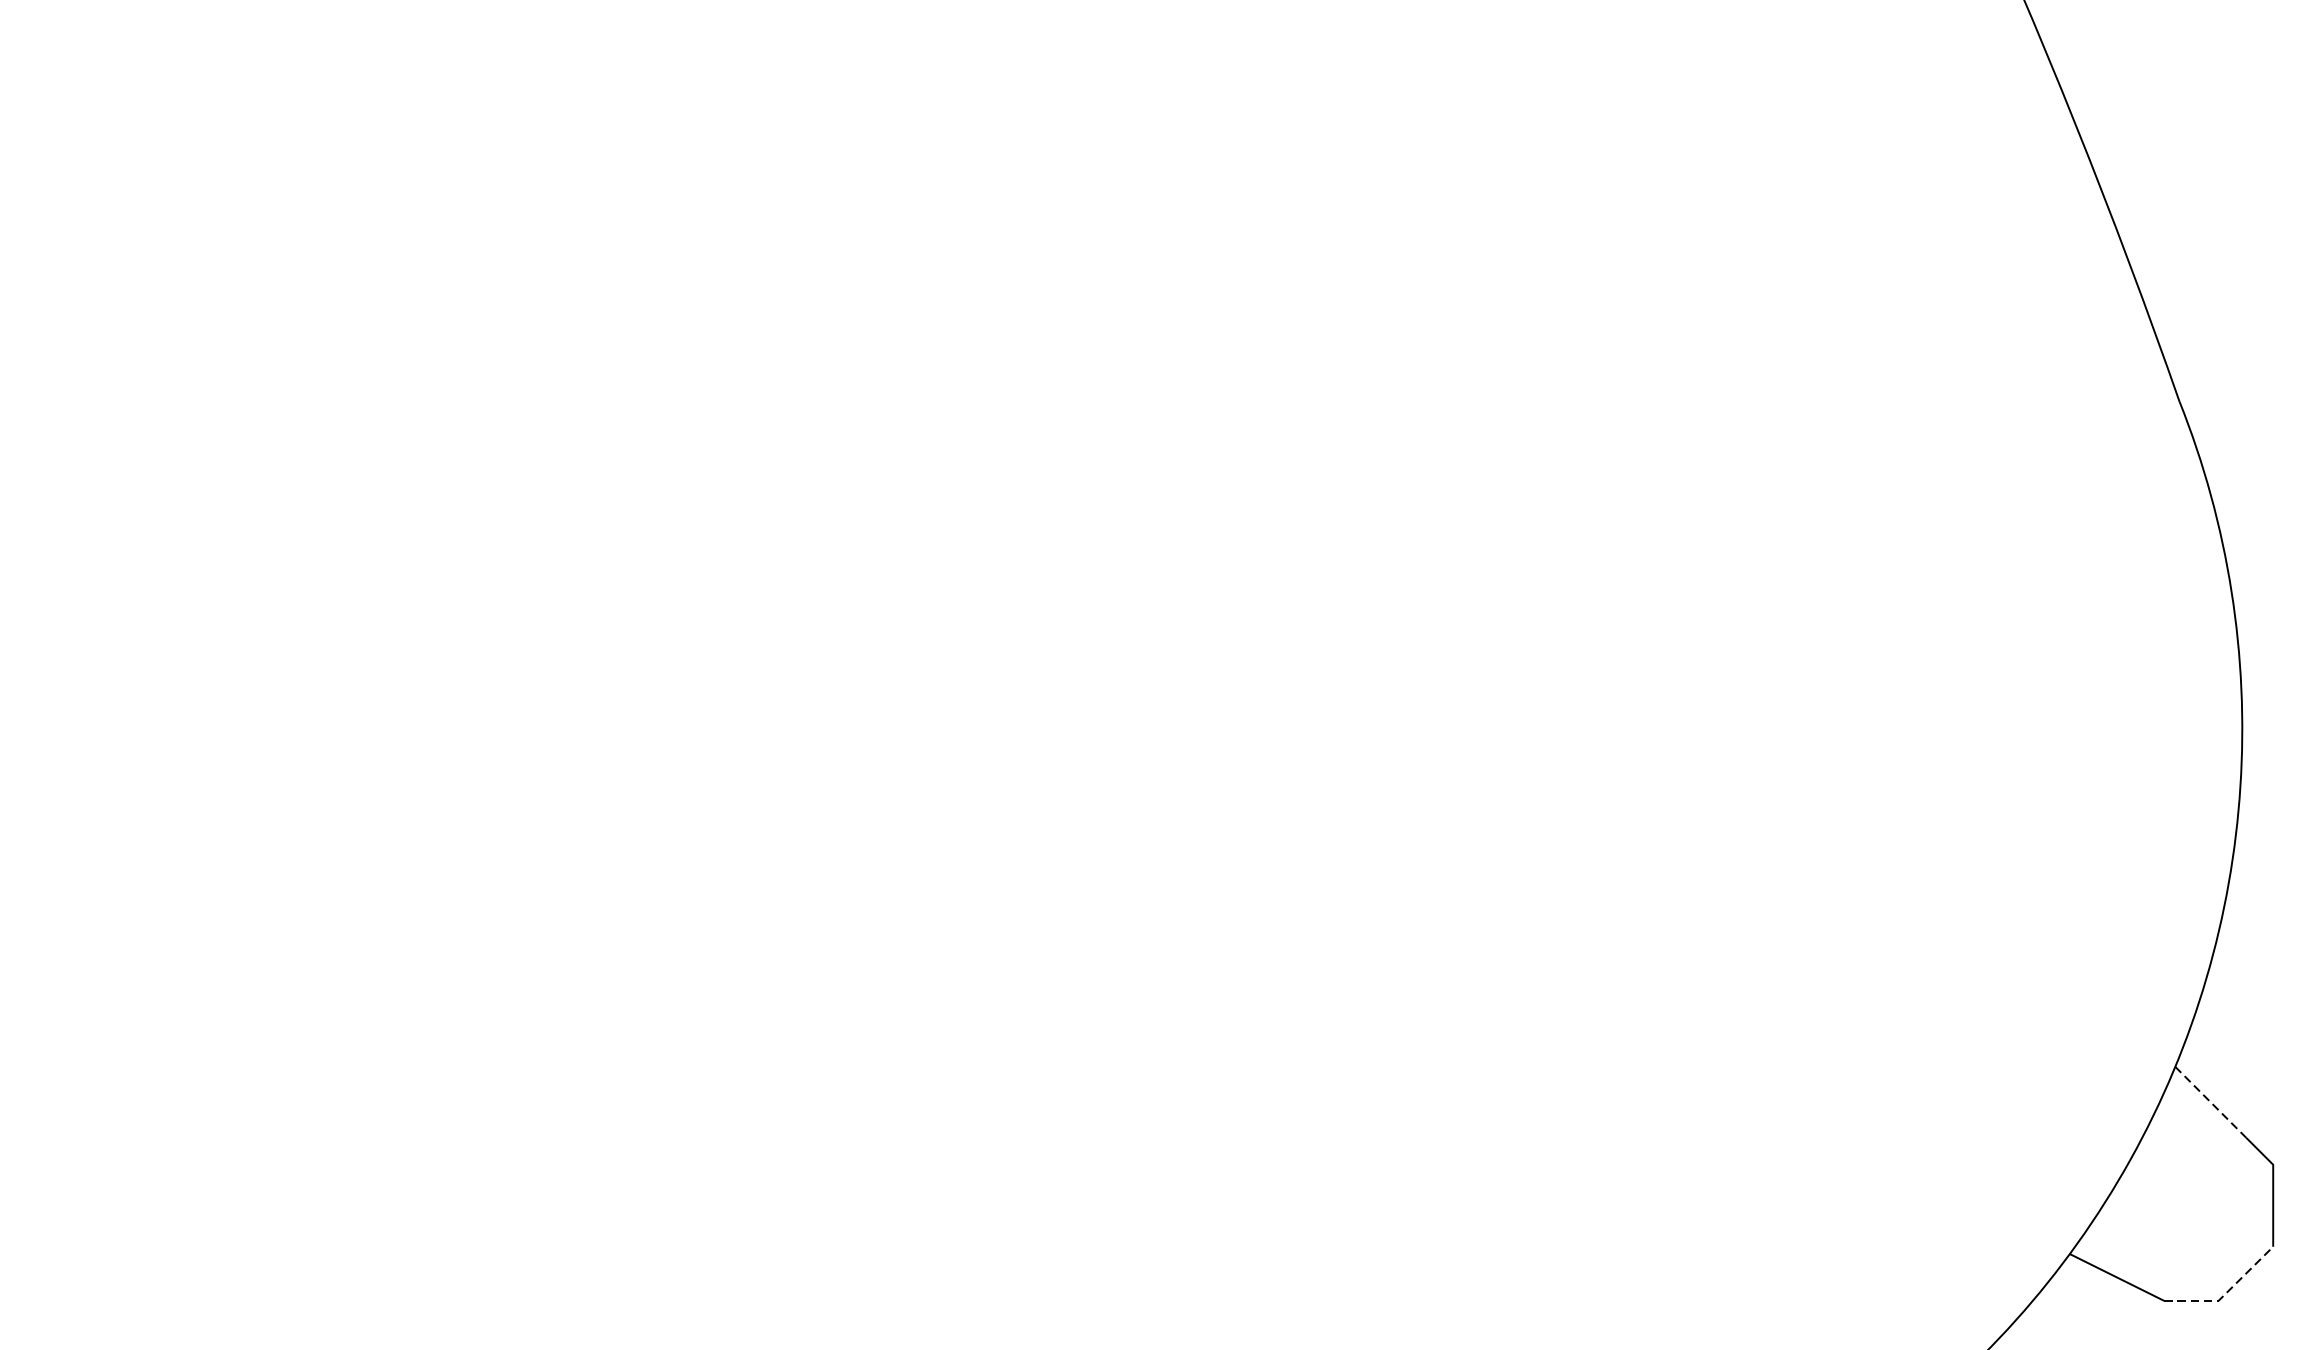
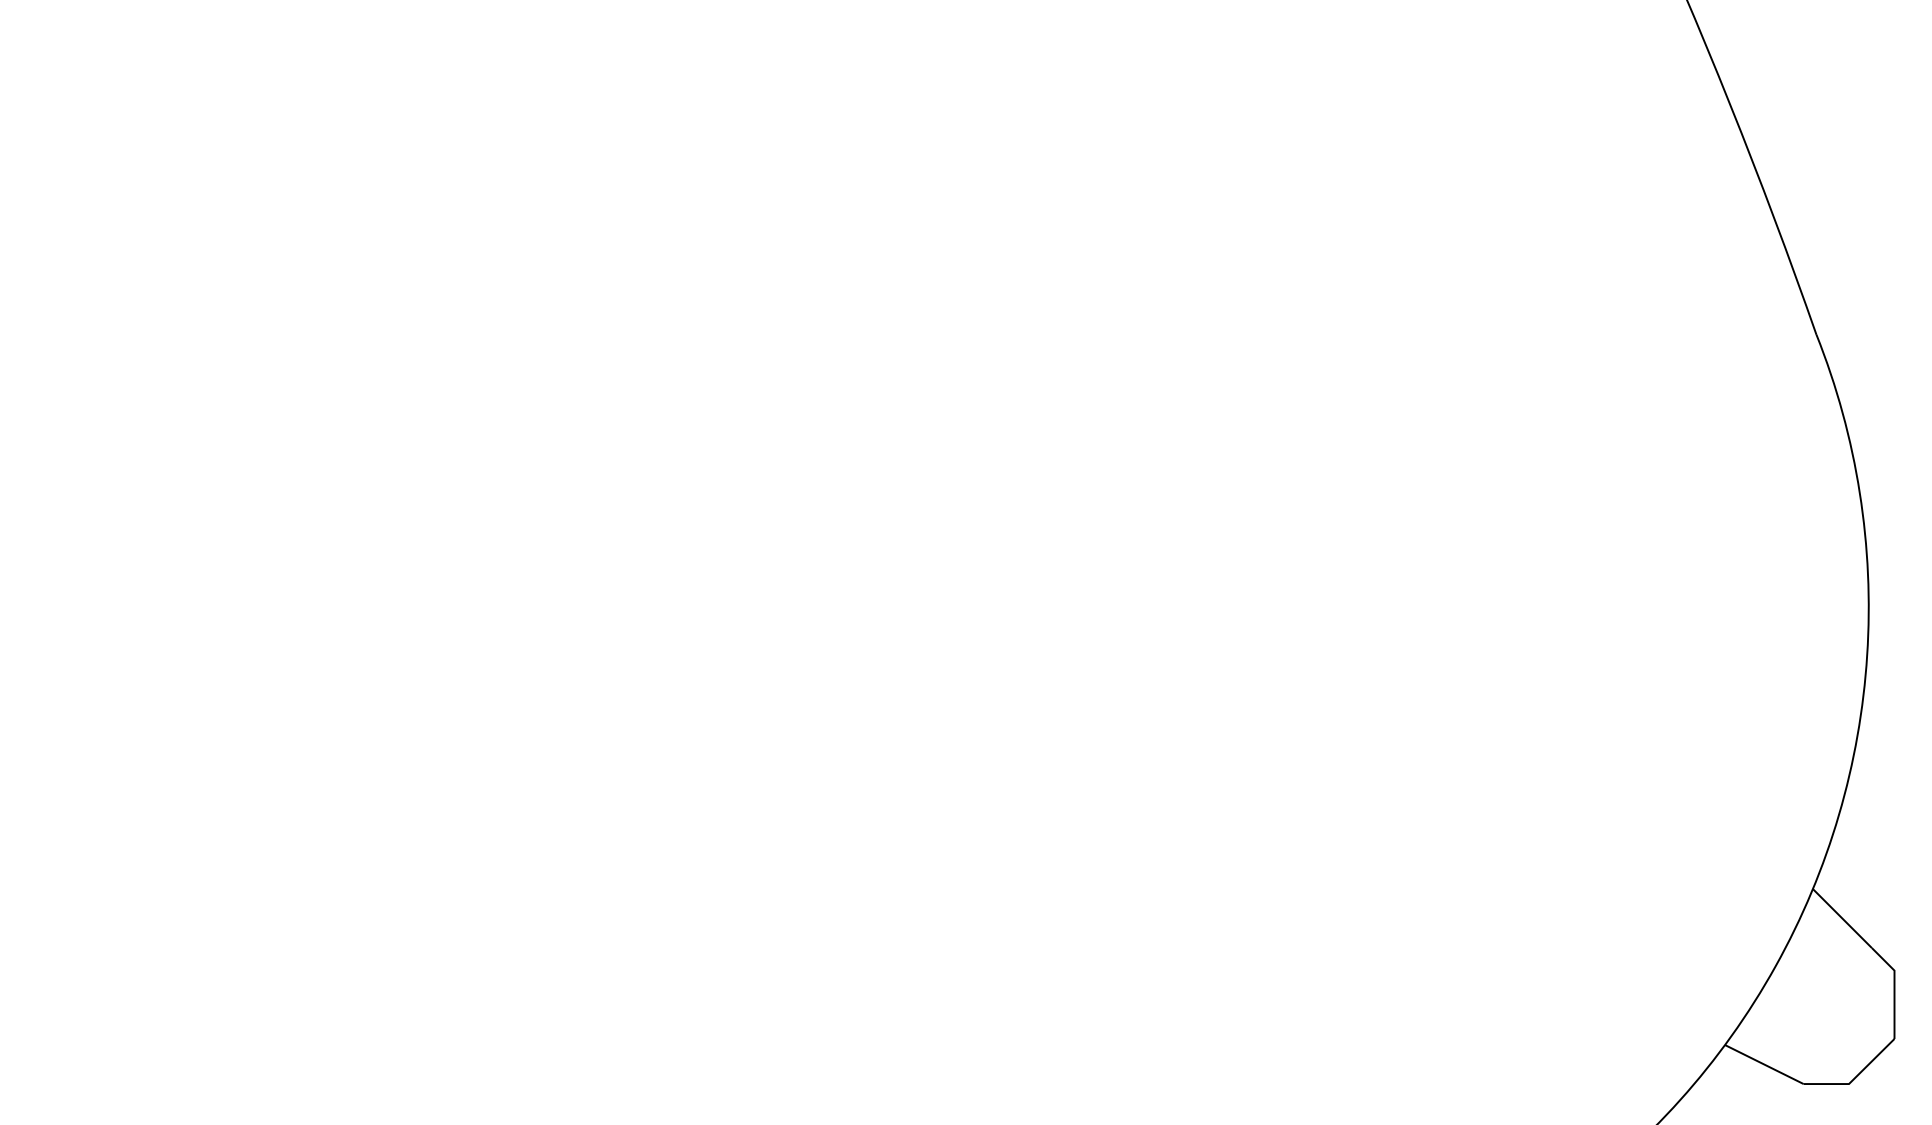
line: (2210, 1102) -> (1842, 918), dashed -> solid
line: (2226, 1293) -> (1855, 1077), dashed -> solid

